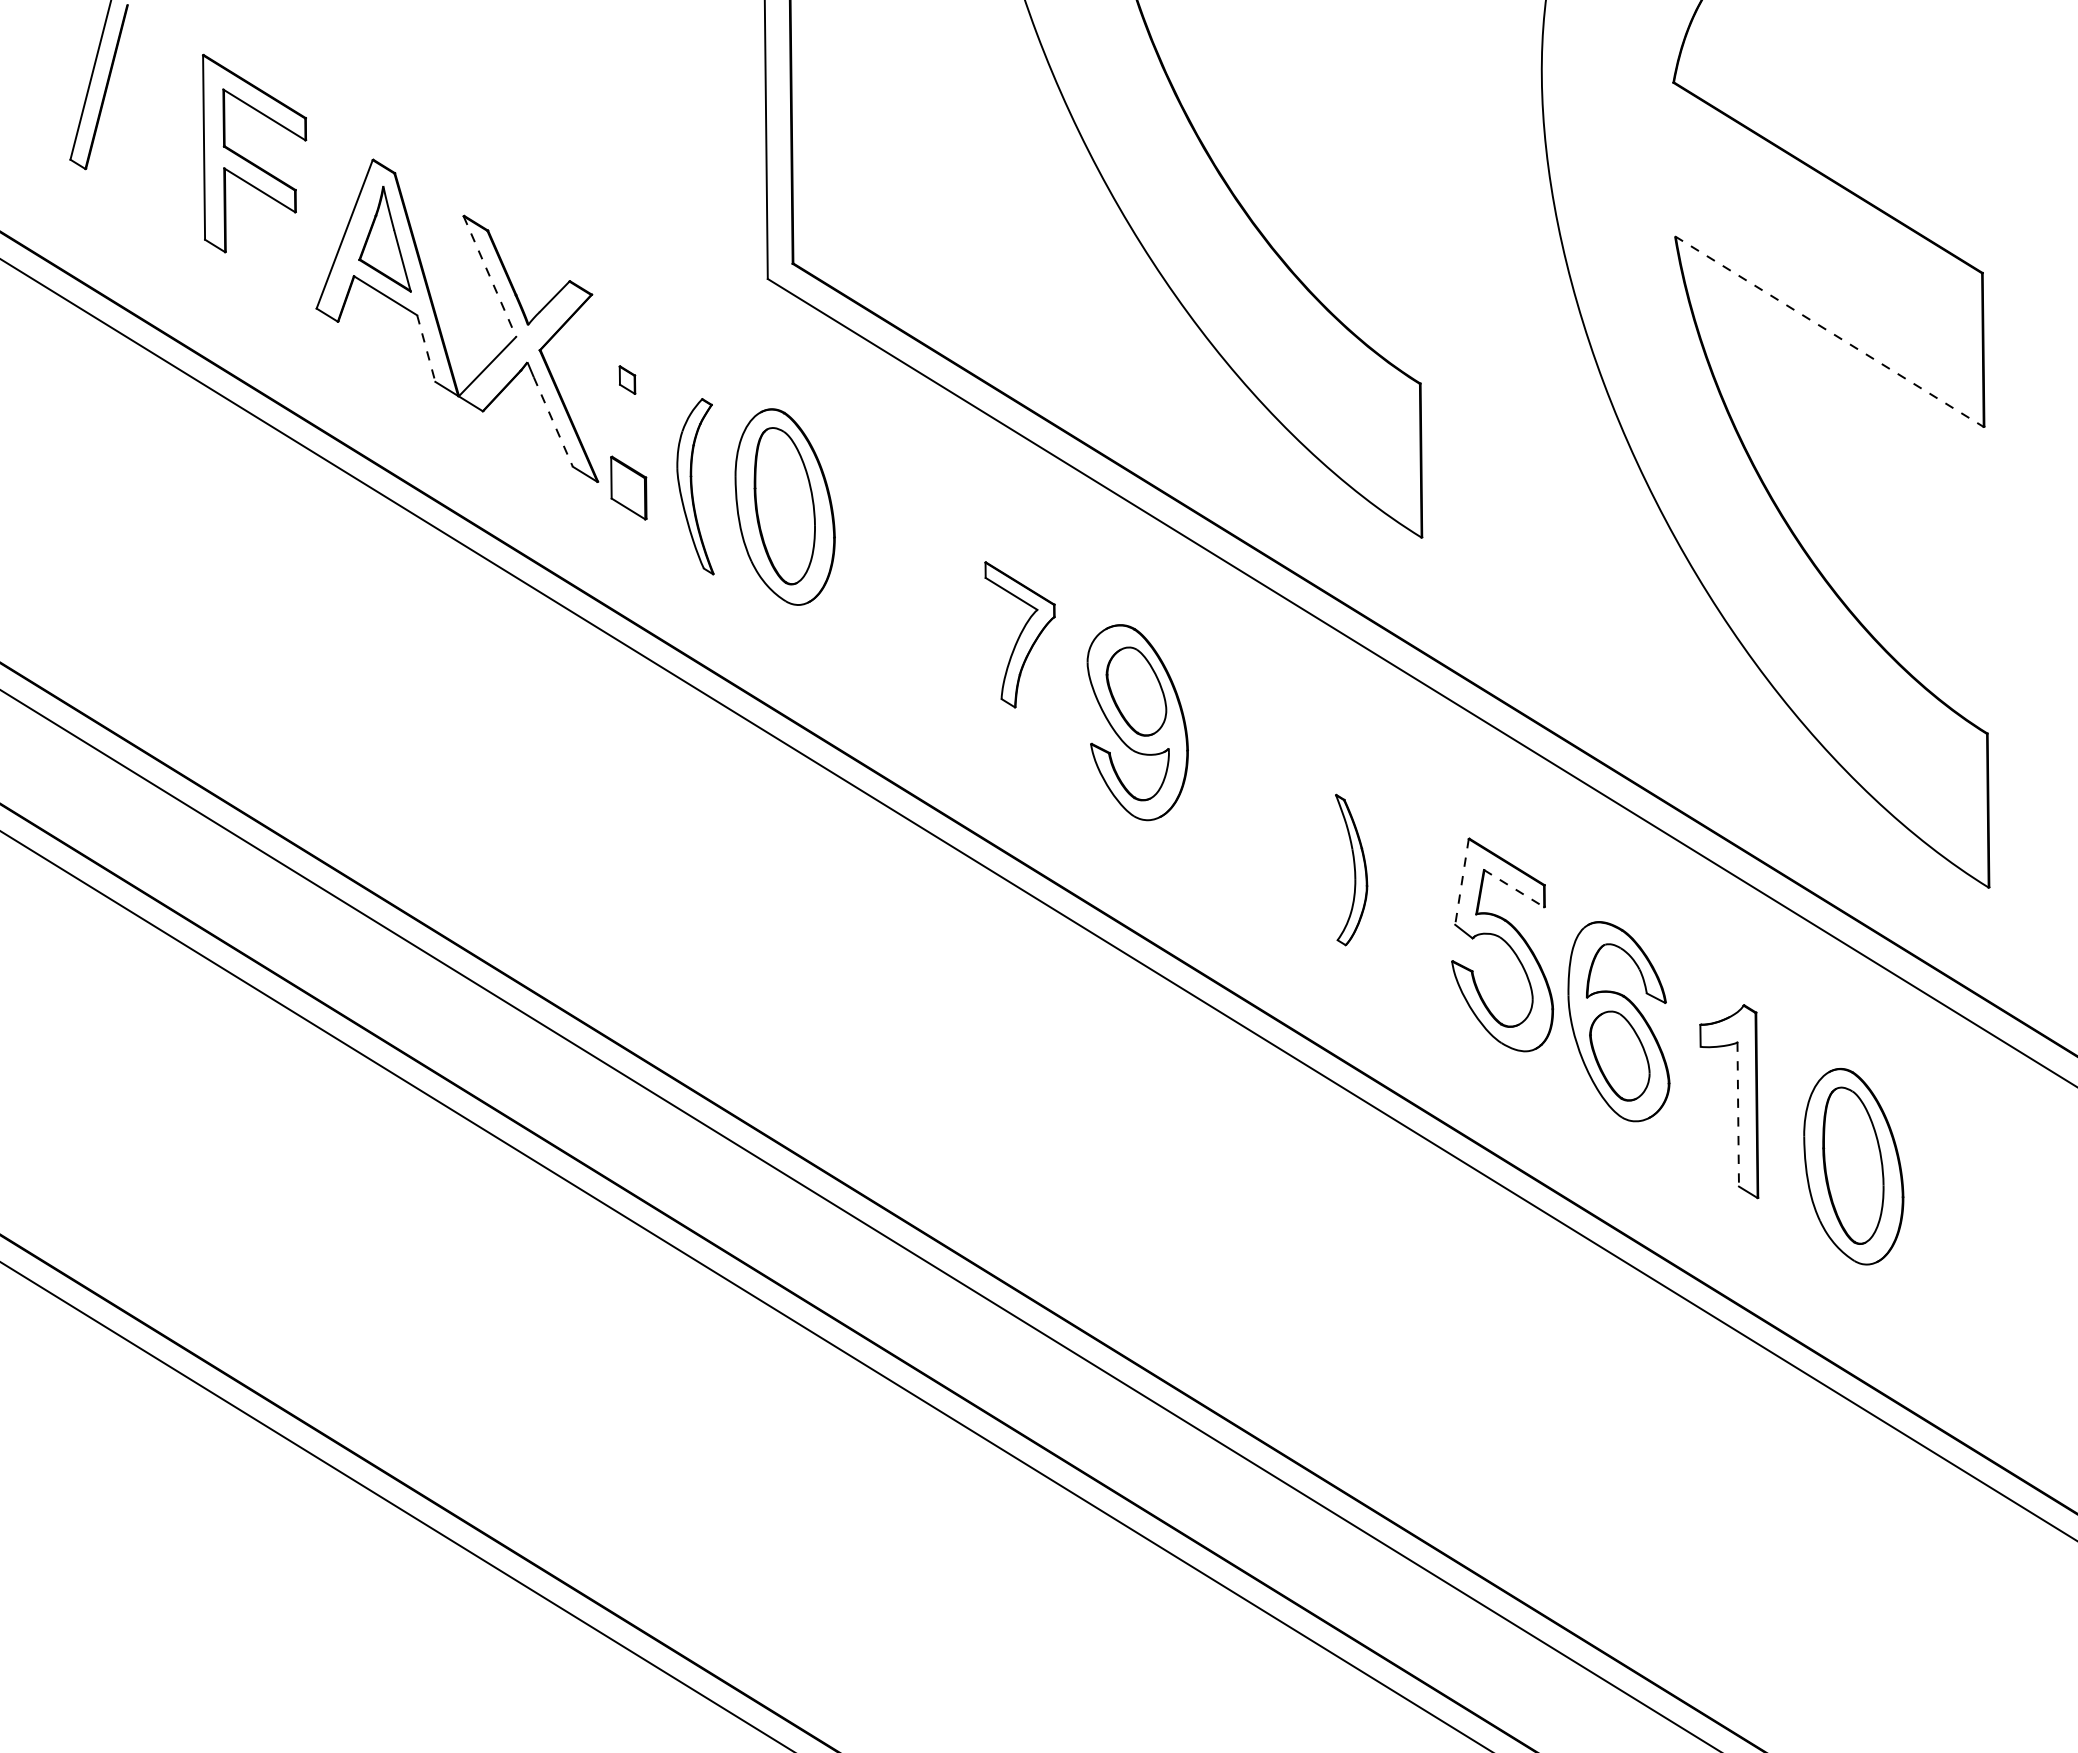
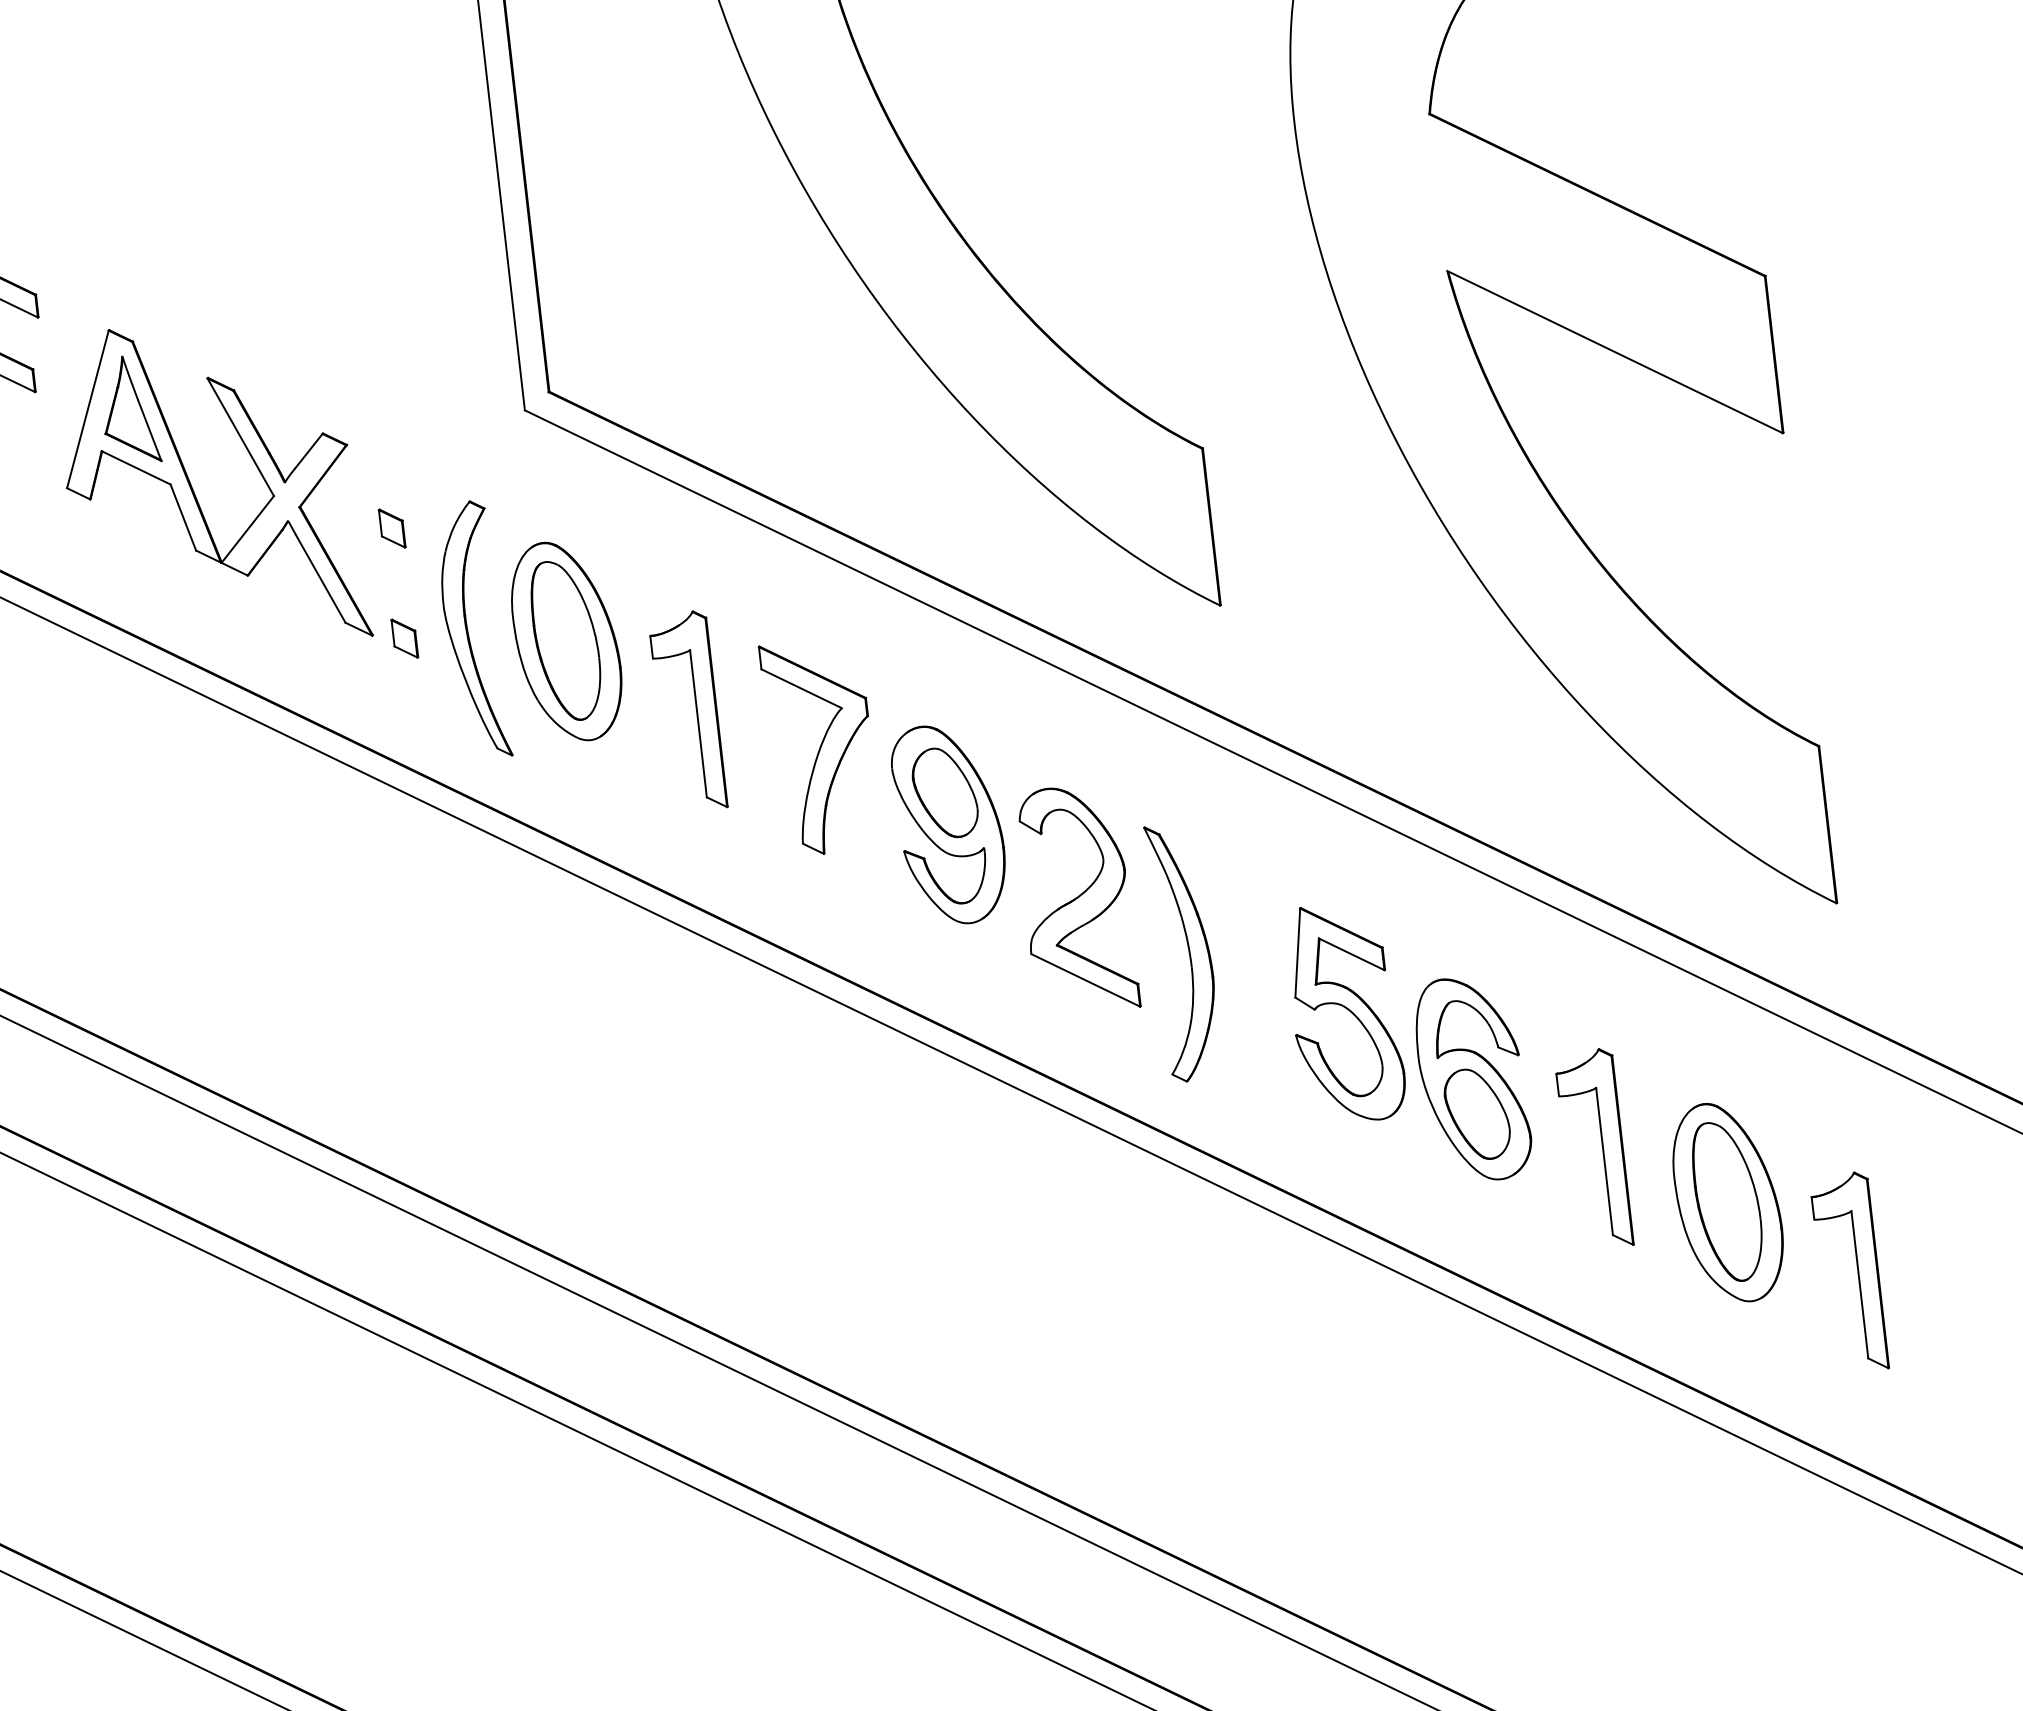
line: (489, 276) -> (240, 437), dashed -> solid
line: (1829, 331) -> (1615, 351), dashed -> solid
line: (426, 349) -> (183, 518), dashed -> solid
part: (627, 379) -> (392, 527), size x1.43
line: (553, 422) -> (321, 579), dashed -> solid
part: (695, 486) -> (472, 629), size x1.43
part: (628, 487) -> (404, 638), size x0.62
part: (903, 586) -> (695, 710), added
part: (1019, 634) -> (819, 746), size x1.43
part: (1253, 807) -> (1076, 899), added
part: (1351, 869) -> (1183, 952), size x1.67
line: (1461, 882) -> (1297, 953), dashed -> solid
line: (1514, 888) -> (1352, 954), dashed -> solid
line: (1738, 1115) -> (1604, 1162), dashed -> solid
part: (1972, 1246) -> (1857, 1271), added

